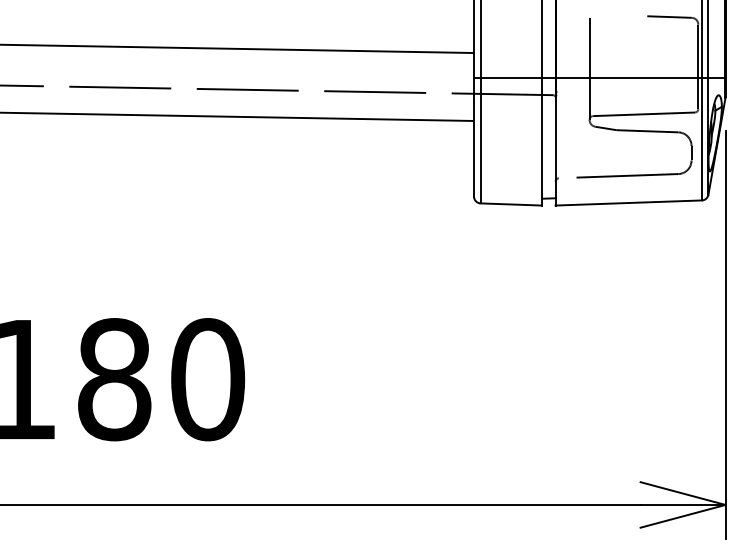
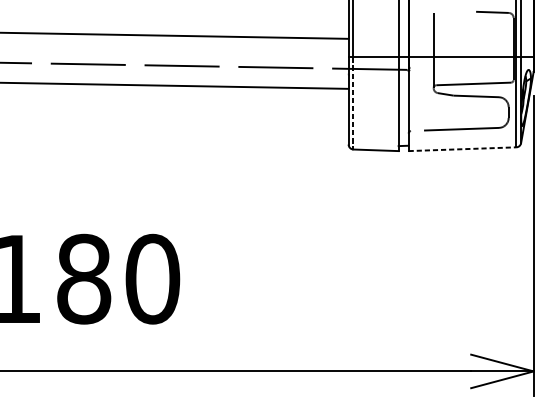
line: (480, 140) -> (353, 103), solid -> dashed
line: (629, 202) -> (463, 148), solid -> dashed

